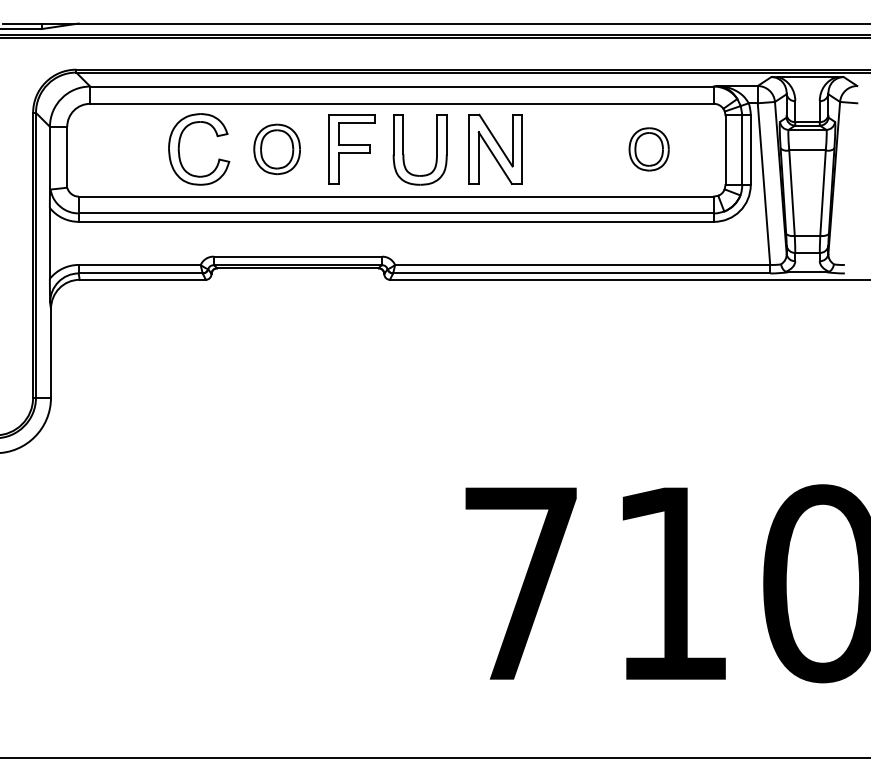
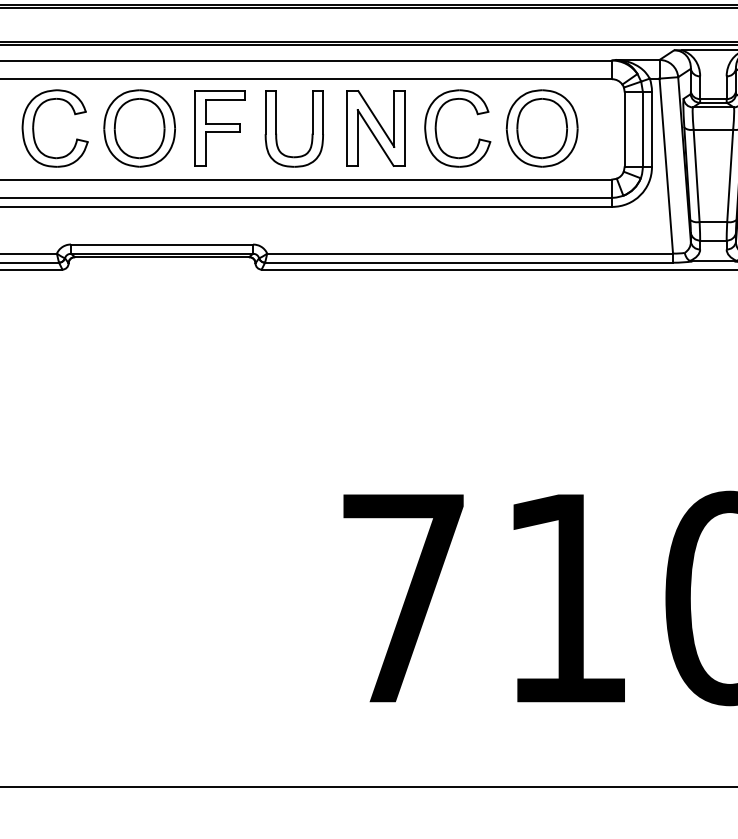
part: (276, 149) -> (138, 128), size x1.43
part: (648, 149) -> (541, 128), size x1.67
part: (552, 154) -> (437, 134), added

